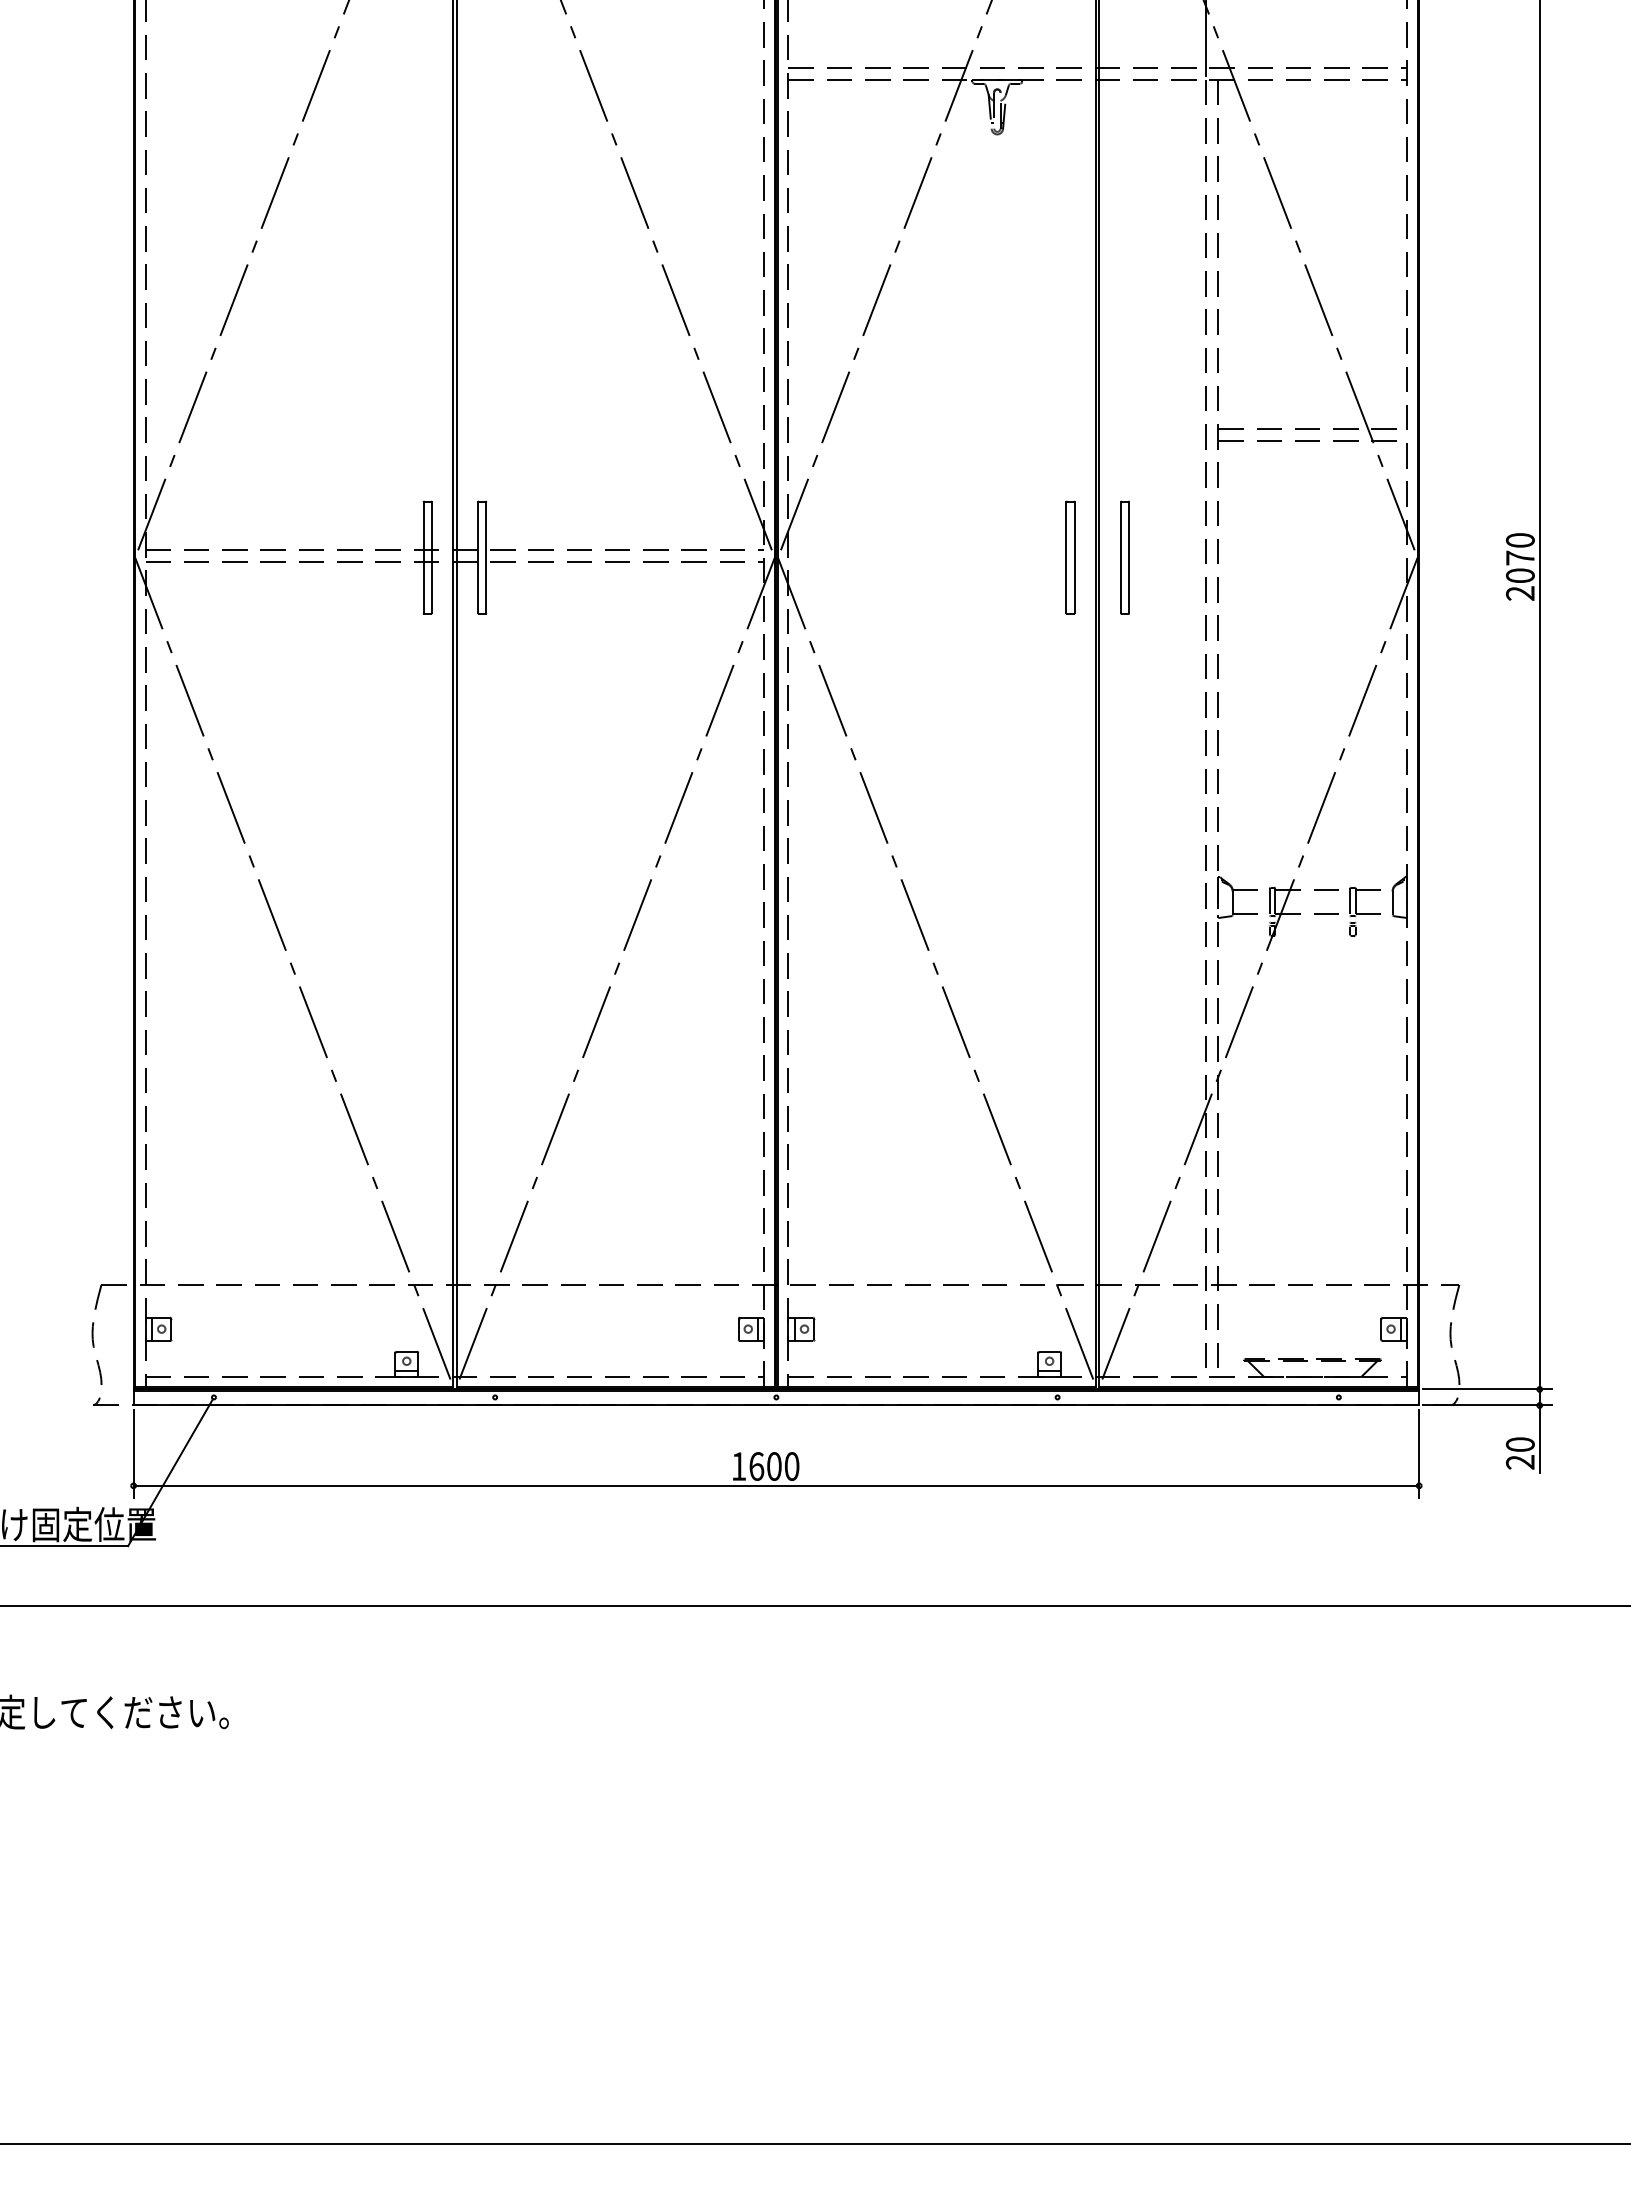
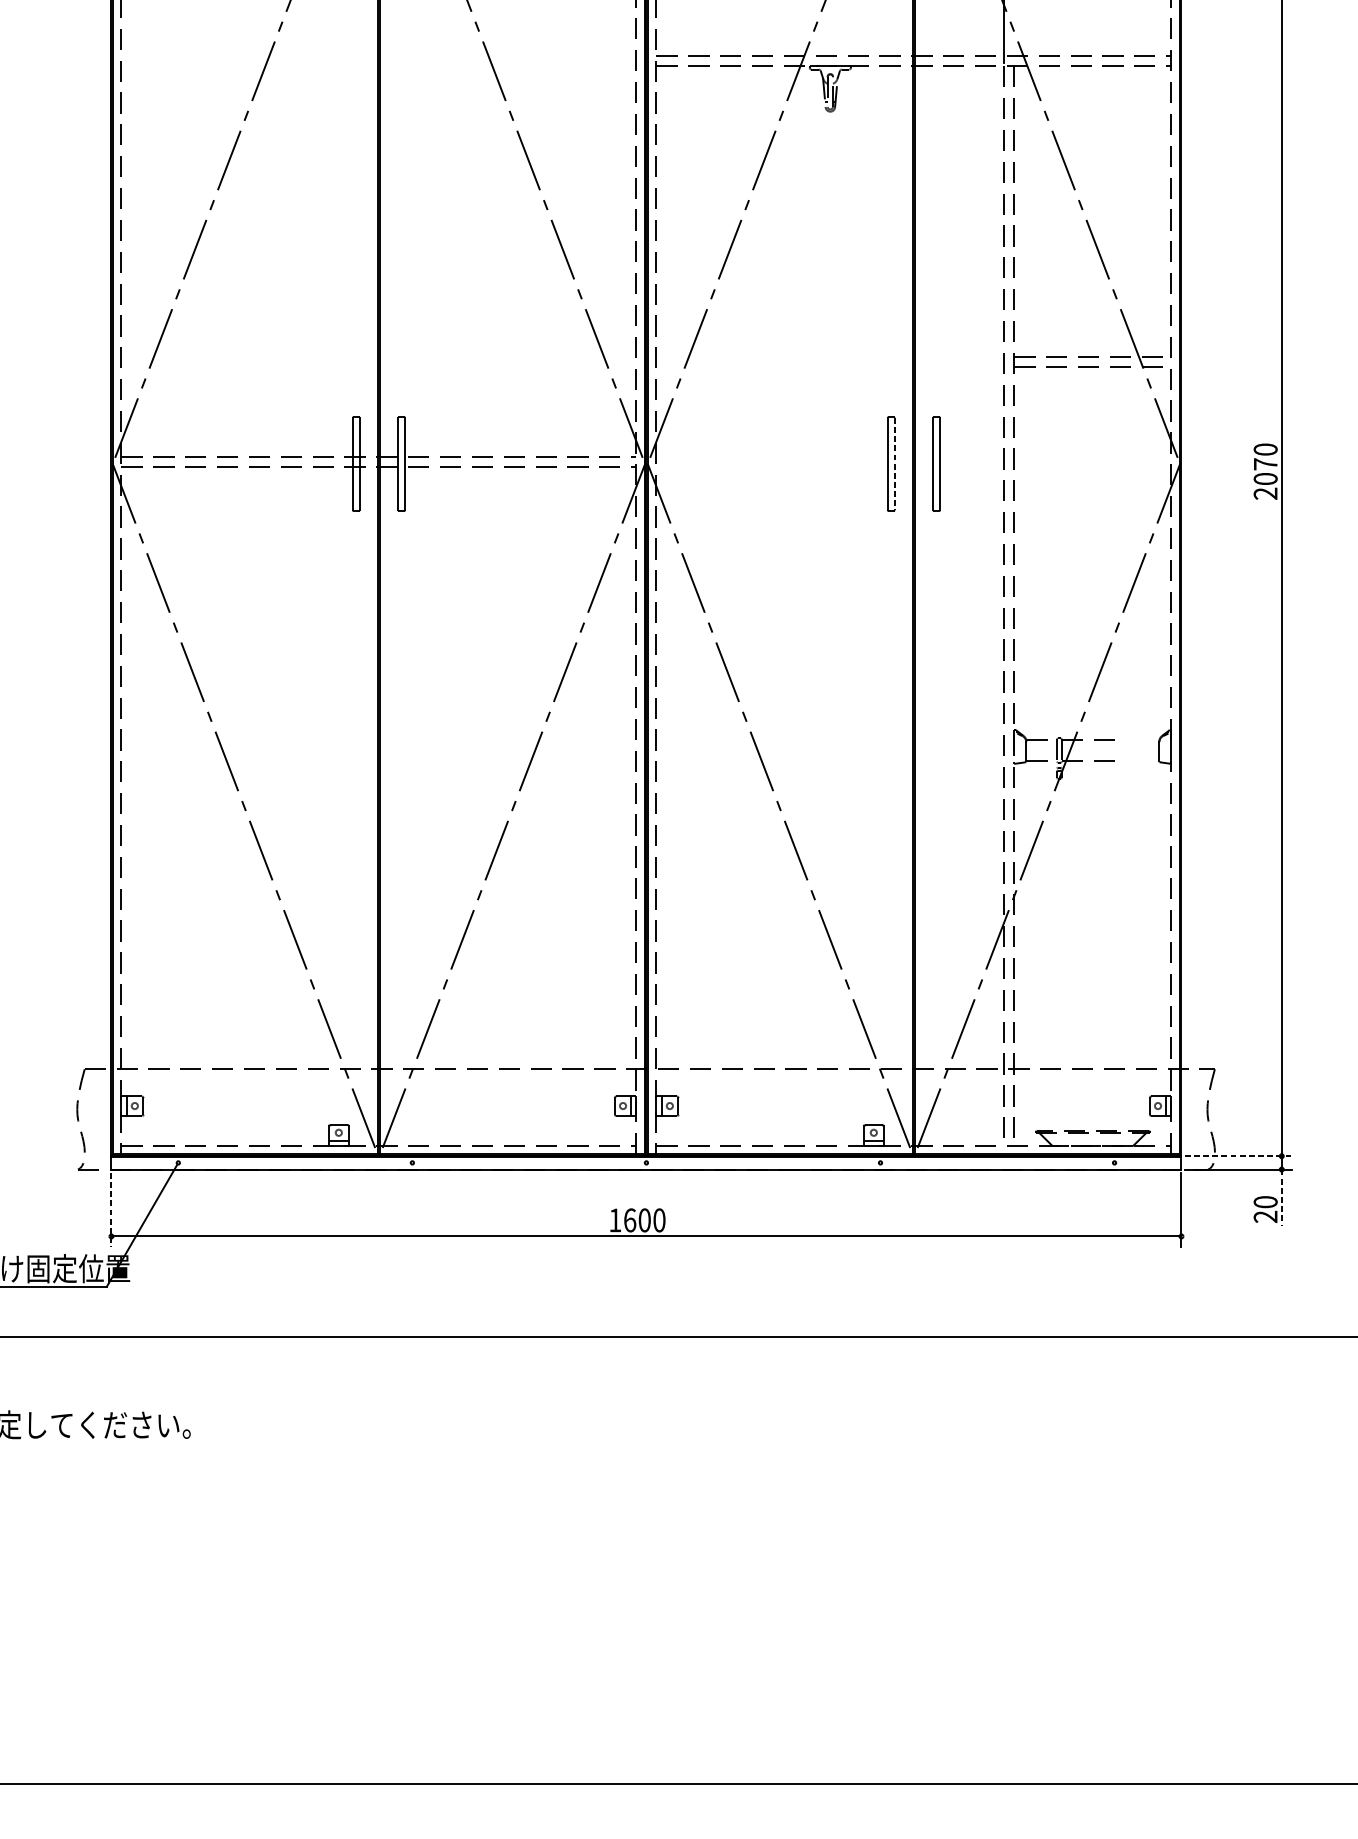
line: (1074, 558) -> (894, 464), solid -> dashed
part: (1364, 911) -> (1135, 758), removed
line: (1487, 1389) -> (1238, 1156), solid -> dashed
line: (1539, 1439) -> (1281, 1197), solid -> dashed
line: (133, 1454) -> (111, 1210), solid -> dashed

